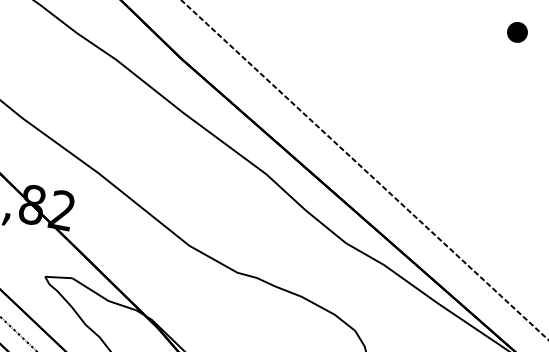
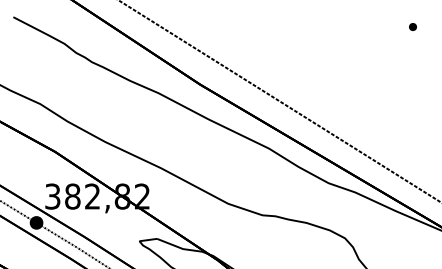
part: (516, 31) -> (412, 26), size x0.6

